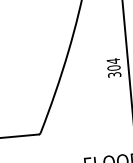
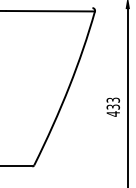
text: (114, 67) -> (113, 106), 304 -> 433

